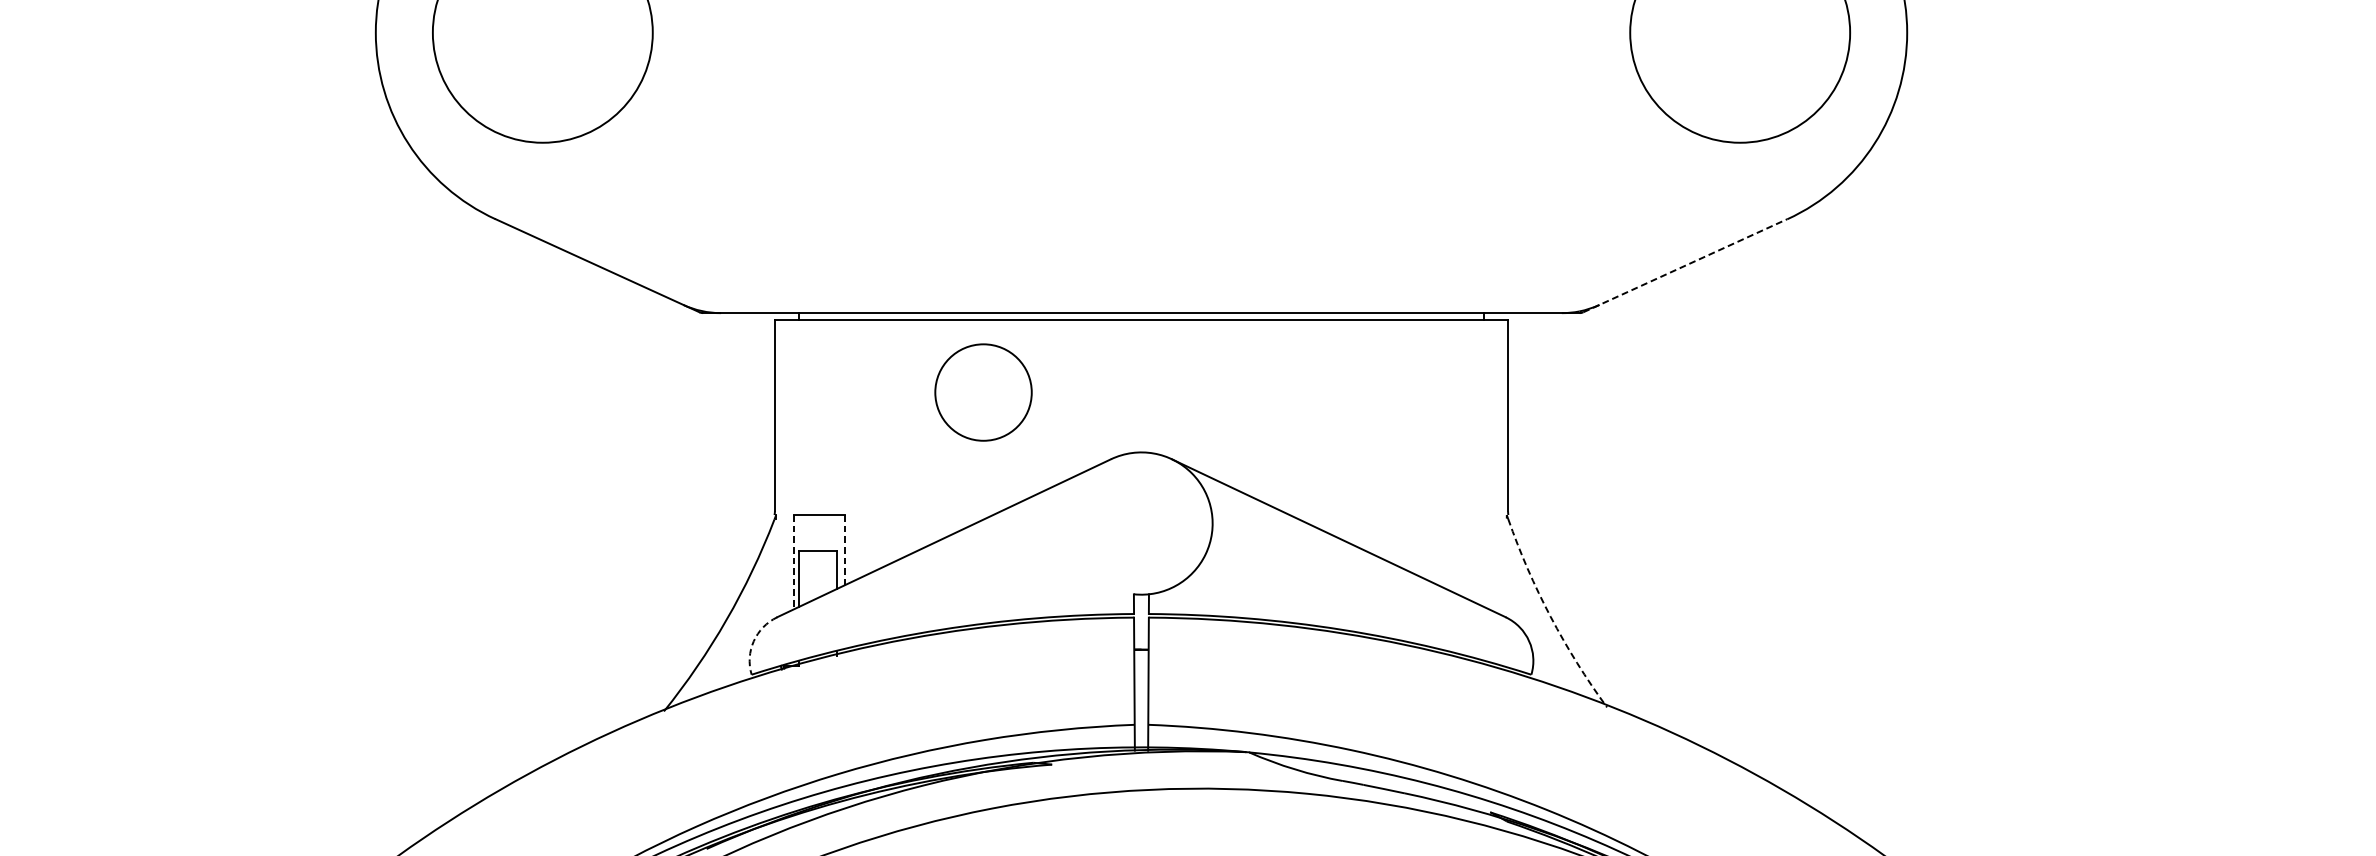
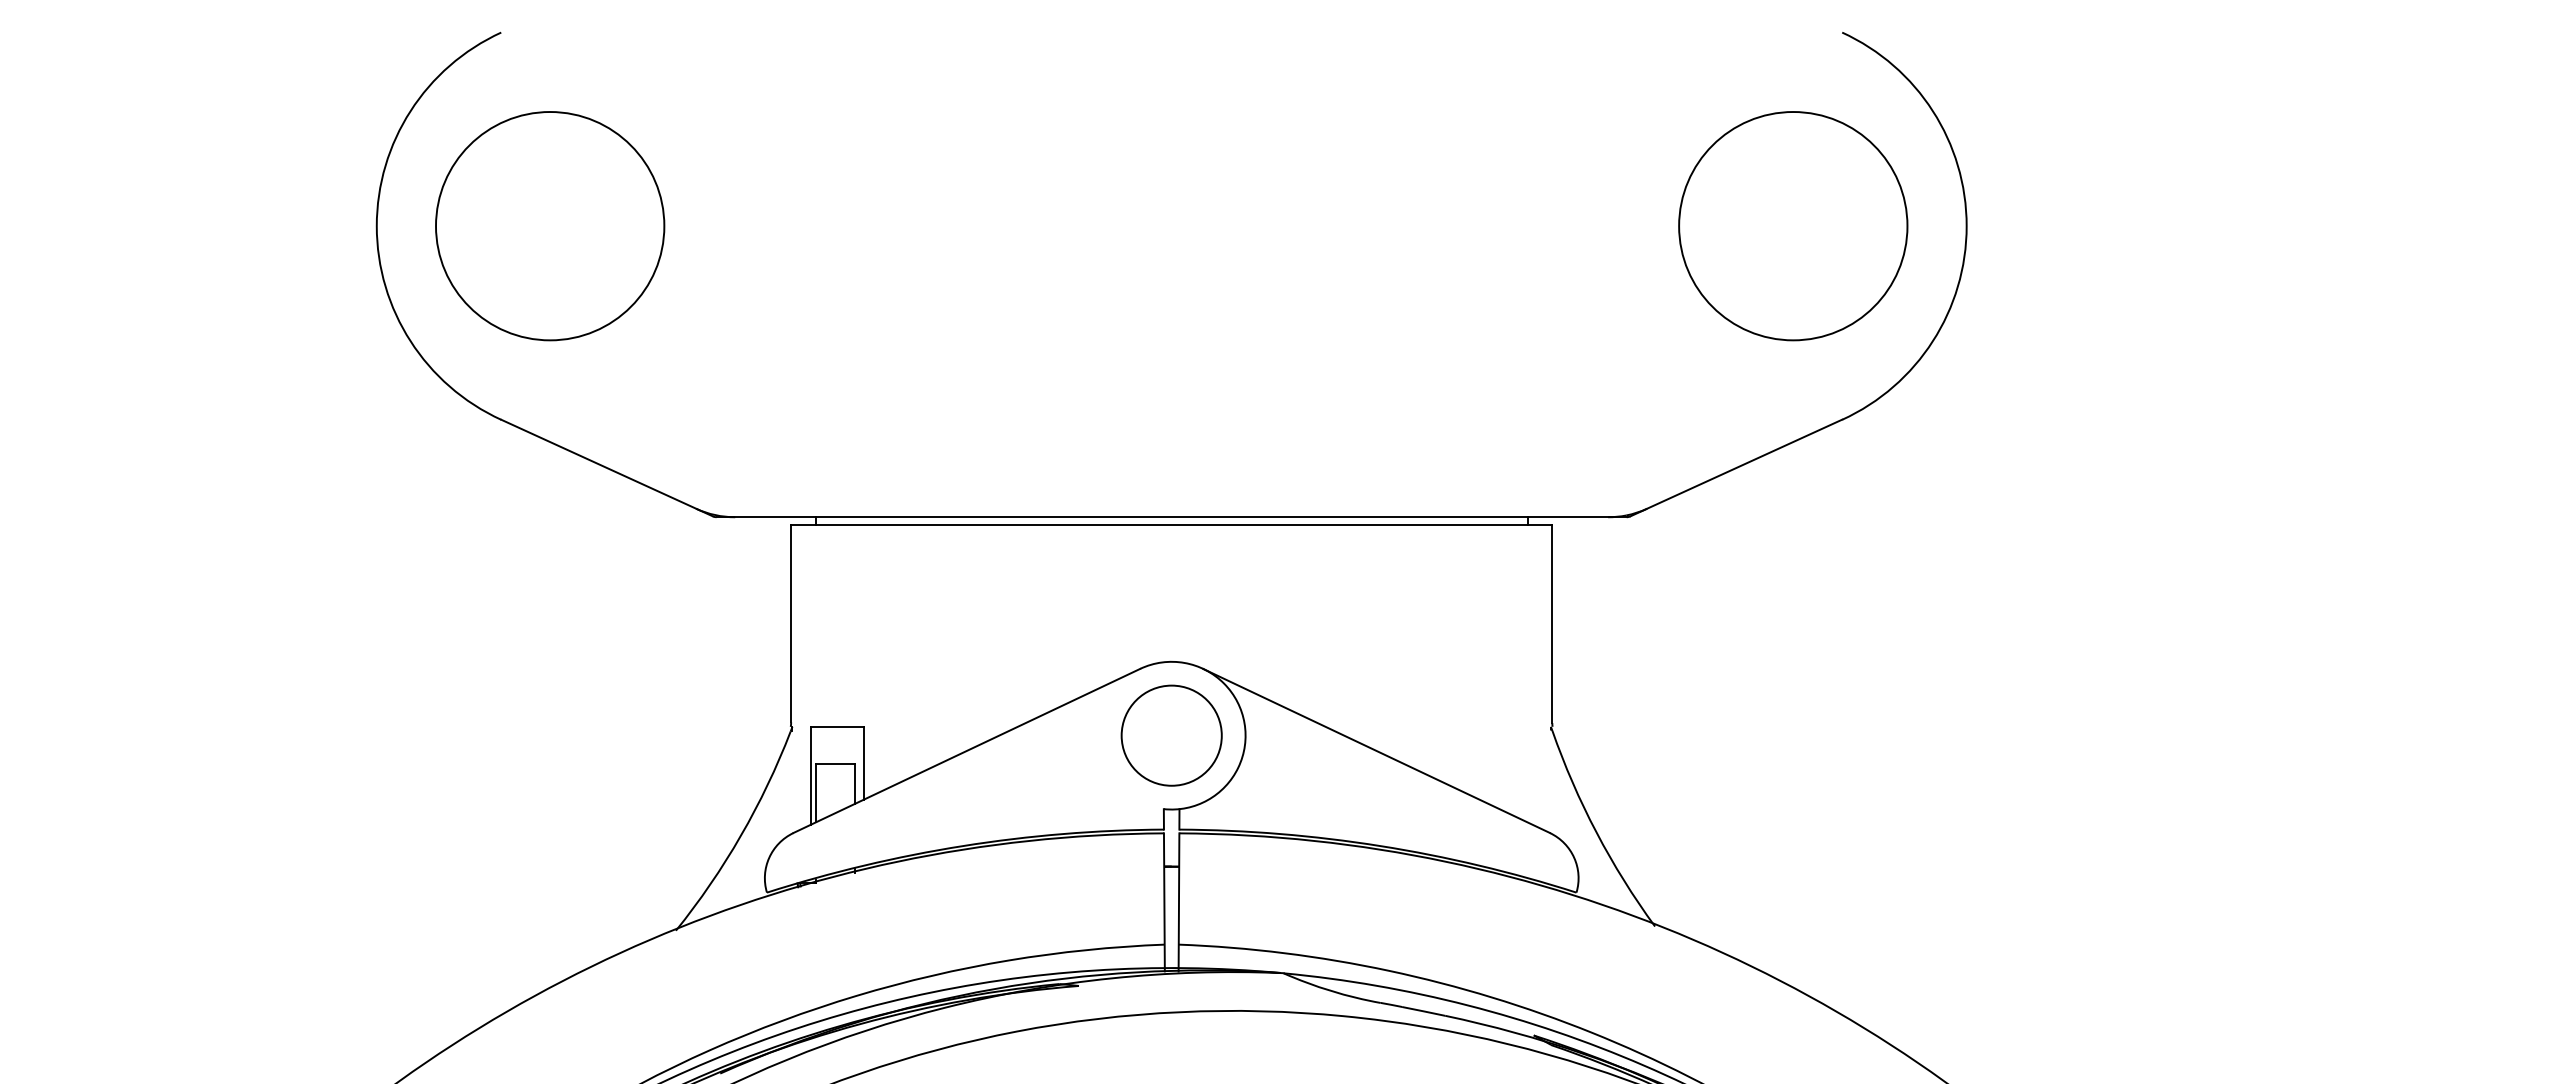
line: (1685, 265) -> (1736, 467), dashed -> solid
circle: (983, 392) -> (1171, 735), moved
line: (845, 550) -> (864, 763), dashed -> solid
line: (794, 561) -> (811, 775), dashed -> solid
arc: (1550, 616) -> (1596, 832), dashed -> solid
arc: (754, 640) -> (769, 857), dashed -> solid

